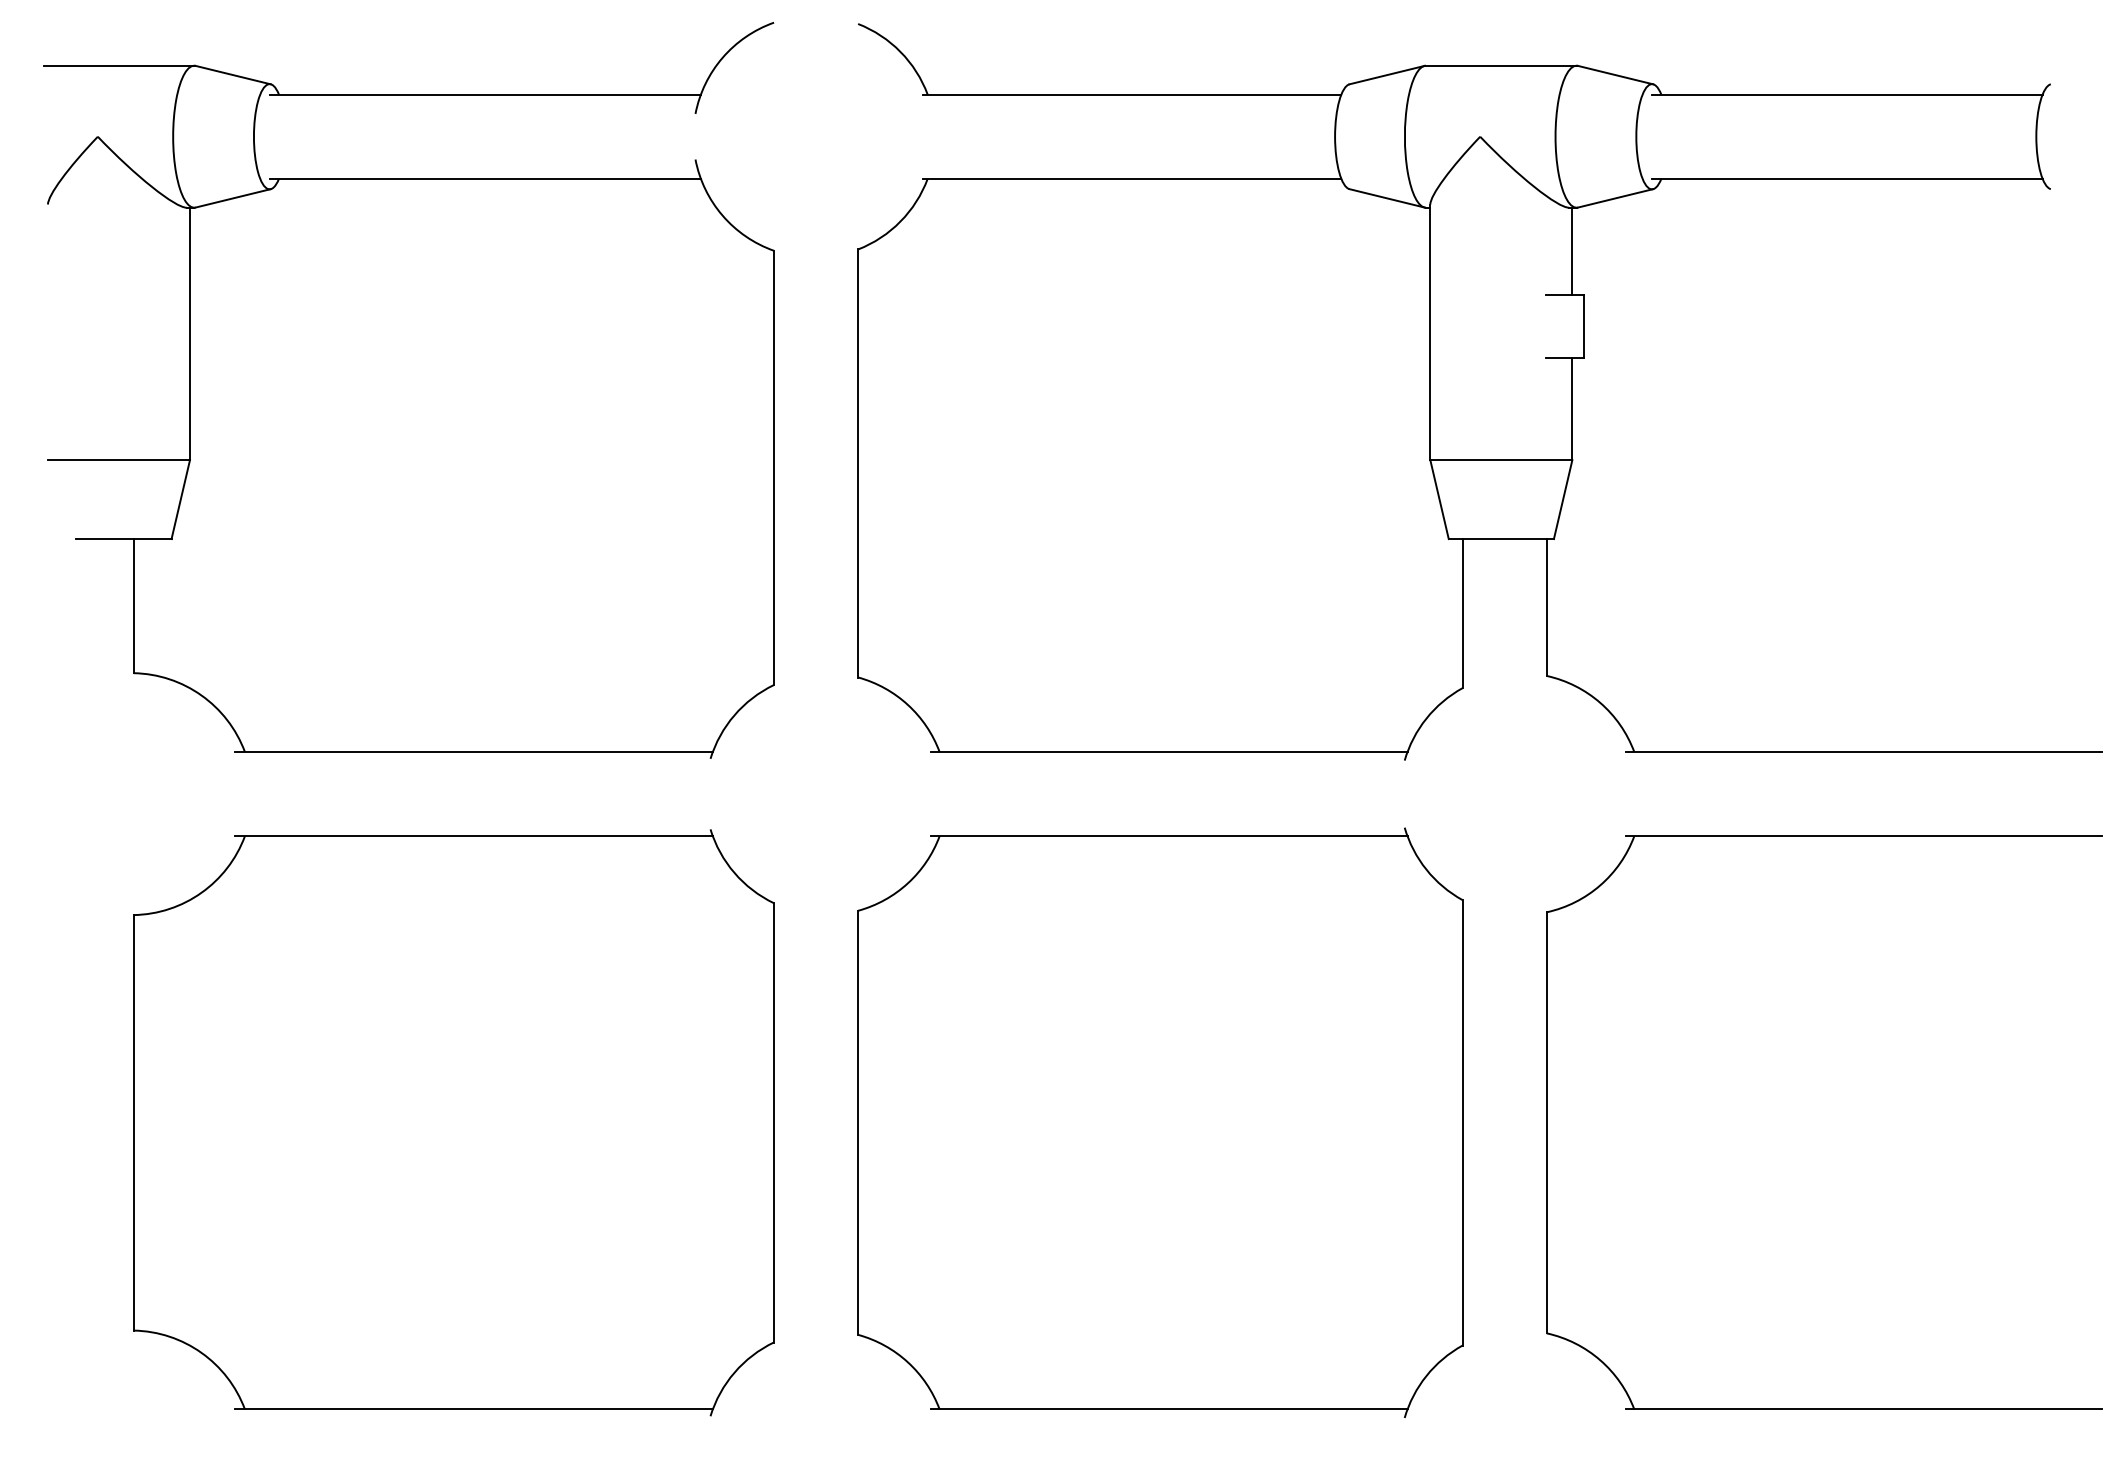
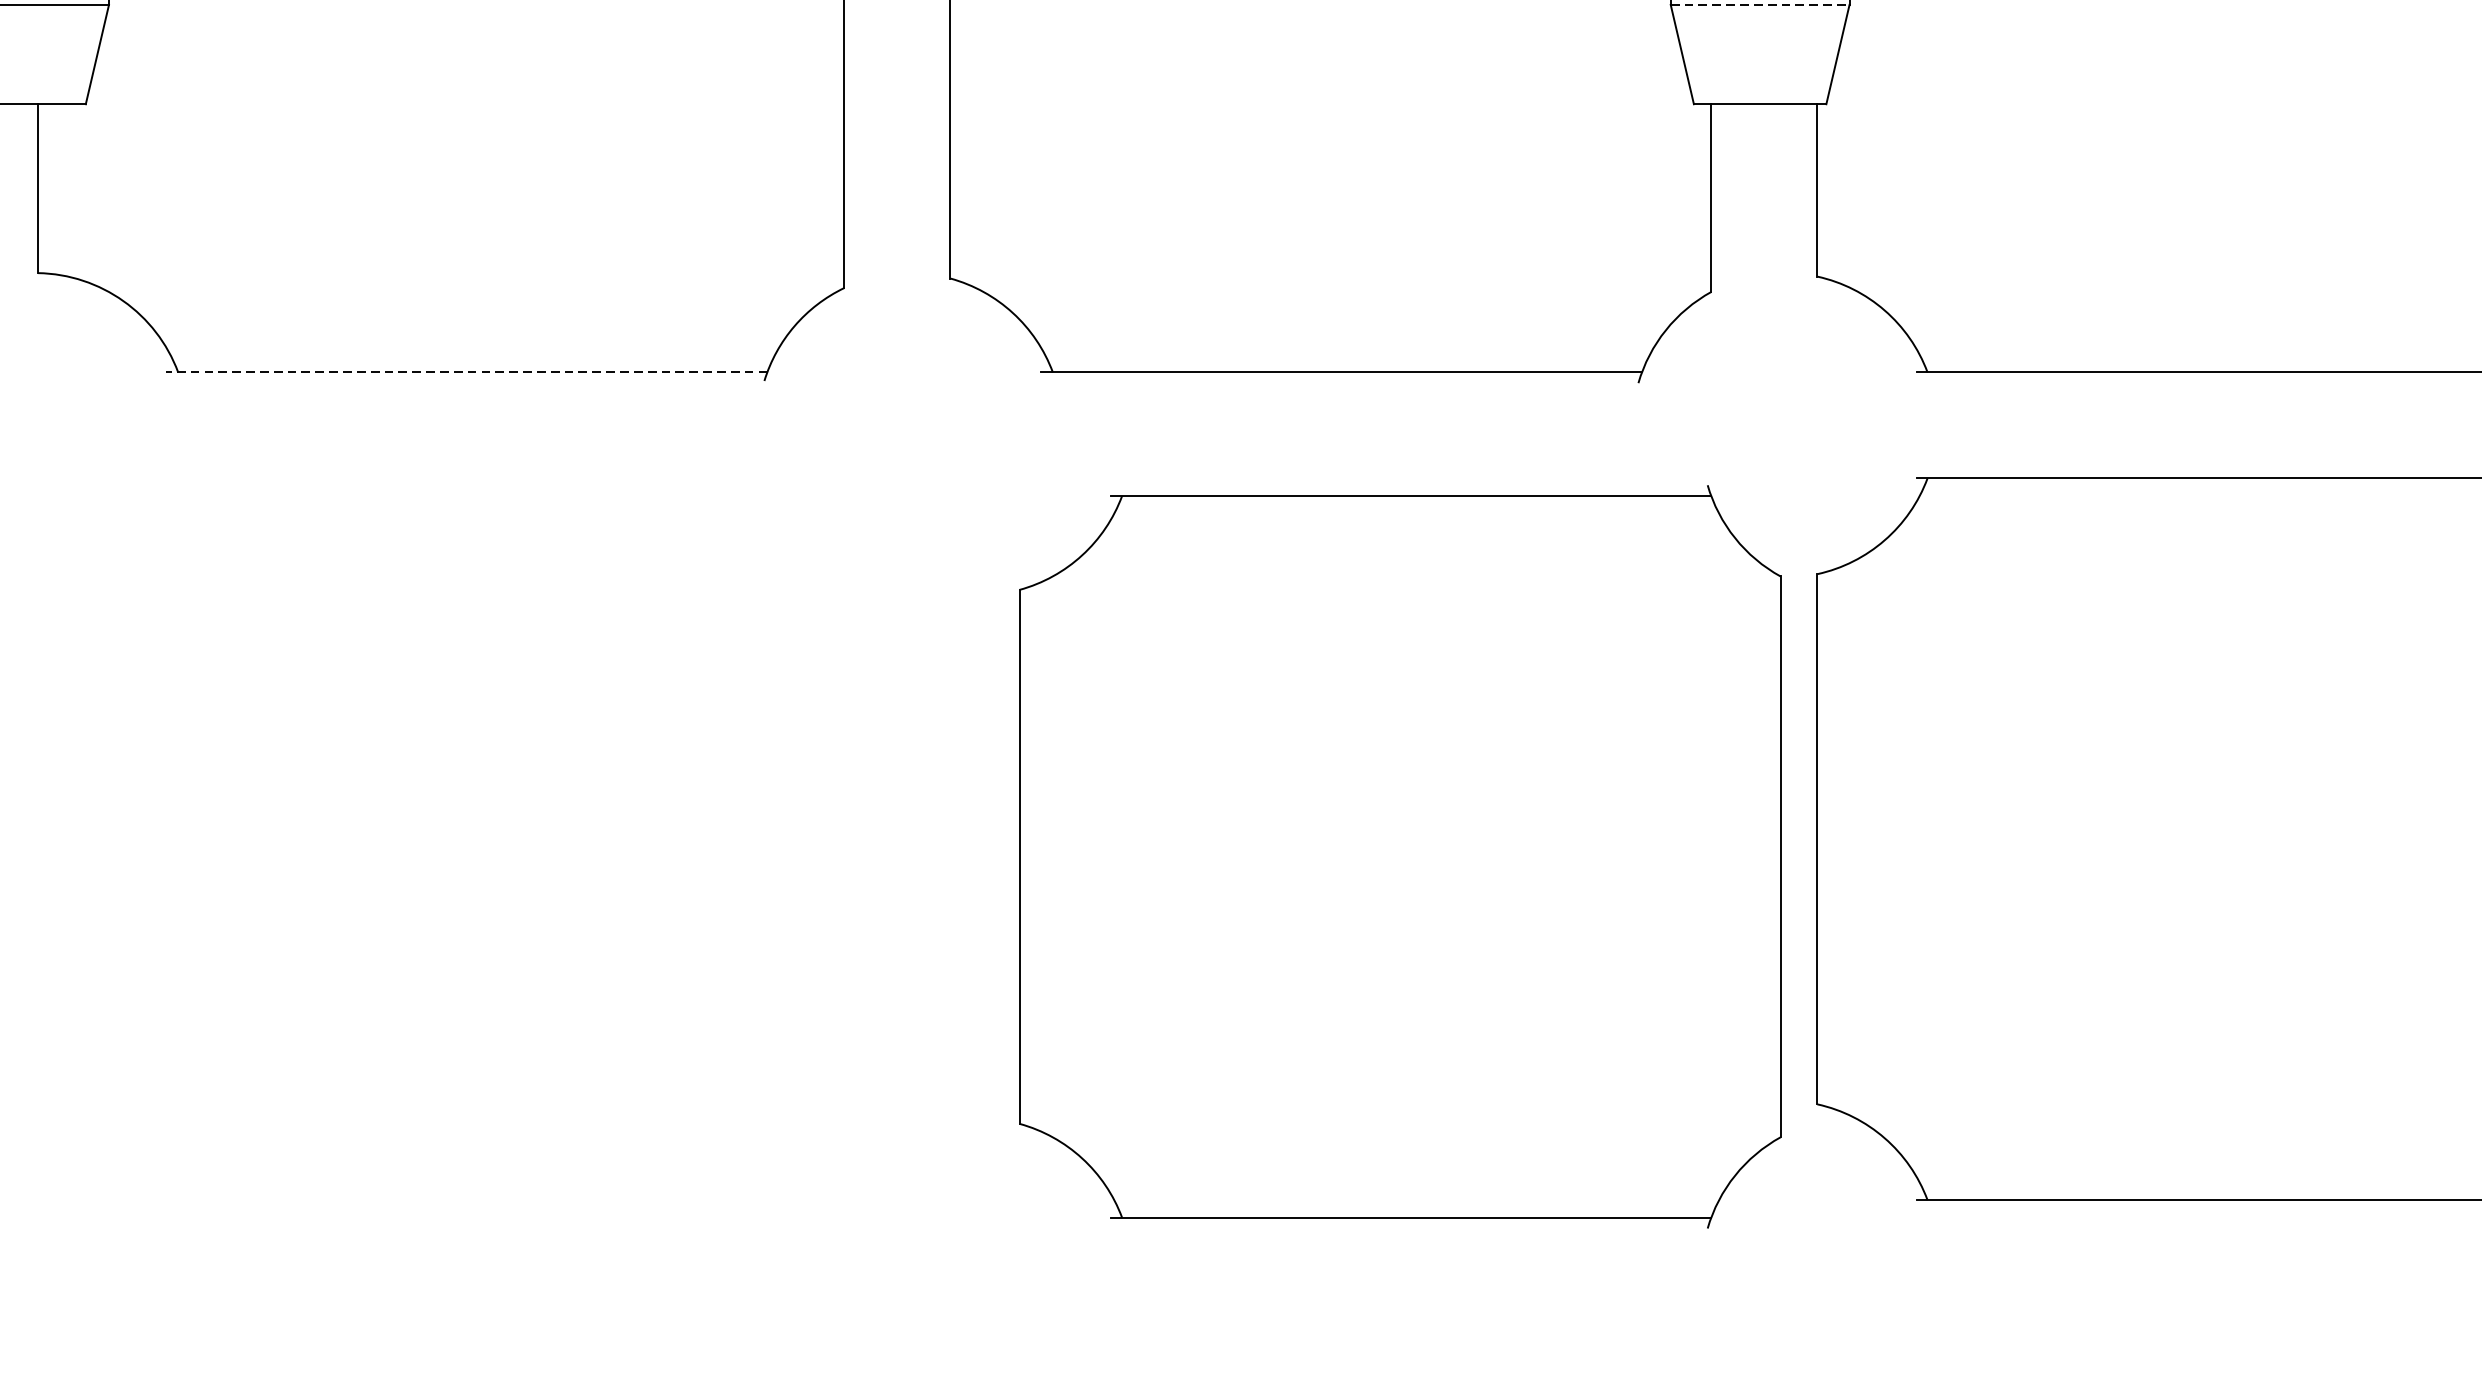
line: (1501, 460) -> (1760, 5), solid -> dashed
line: (473, 752) -> (465, 372), solid -> dashed
part: (453, 1122) -> (440, 838), removed
part: (1160, 1122) -> (1400, 856), moved

